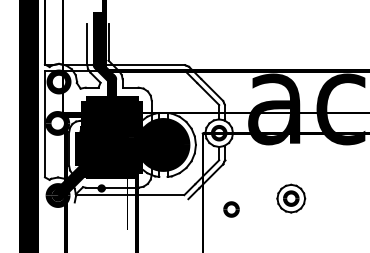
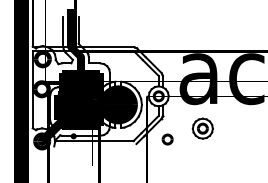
part: (290, 198) -> (202, 128), moved
part: (231, 209) -> (167, 139), moved

